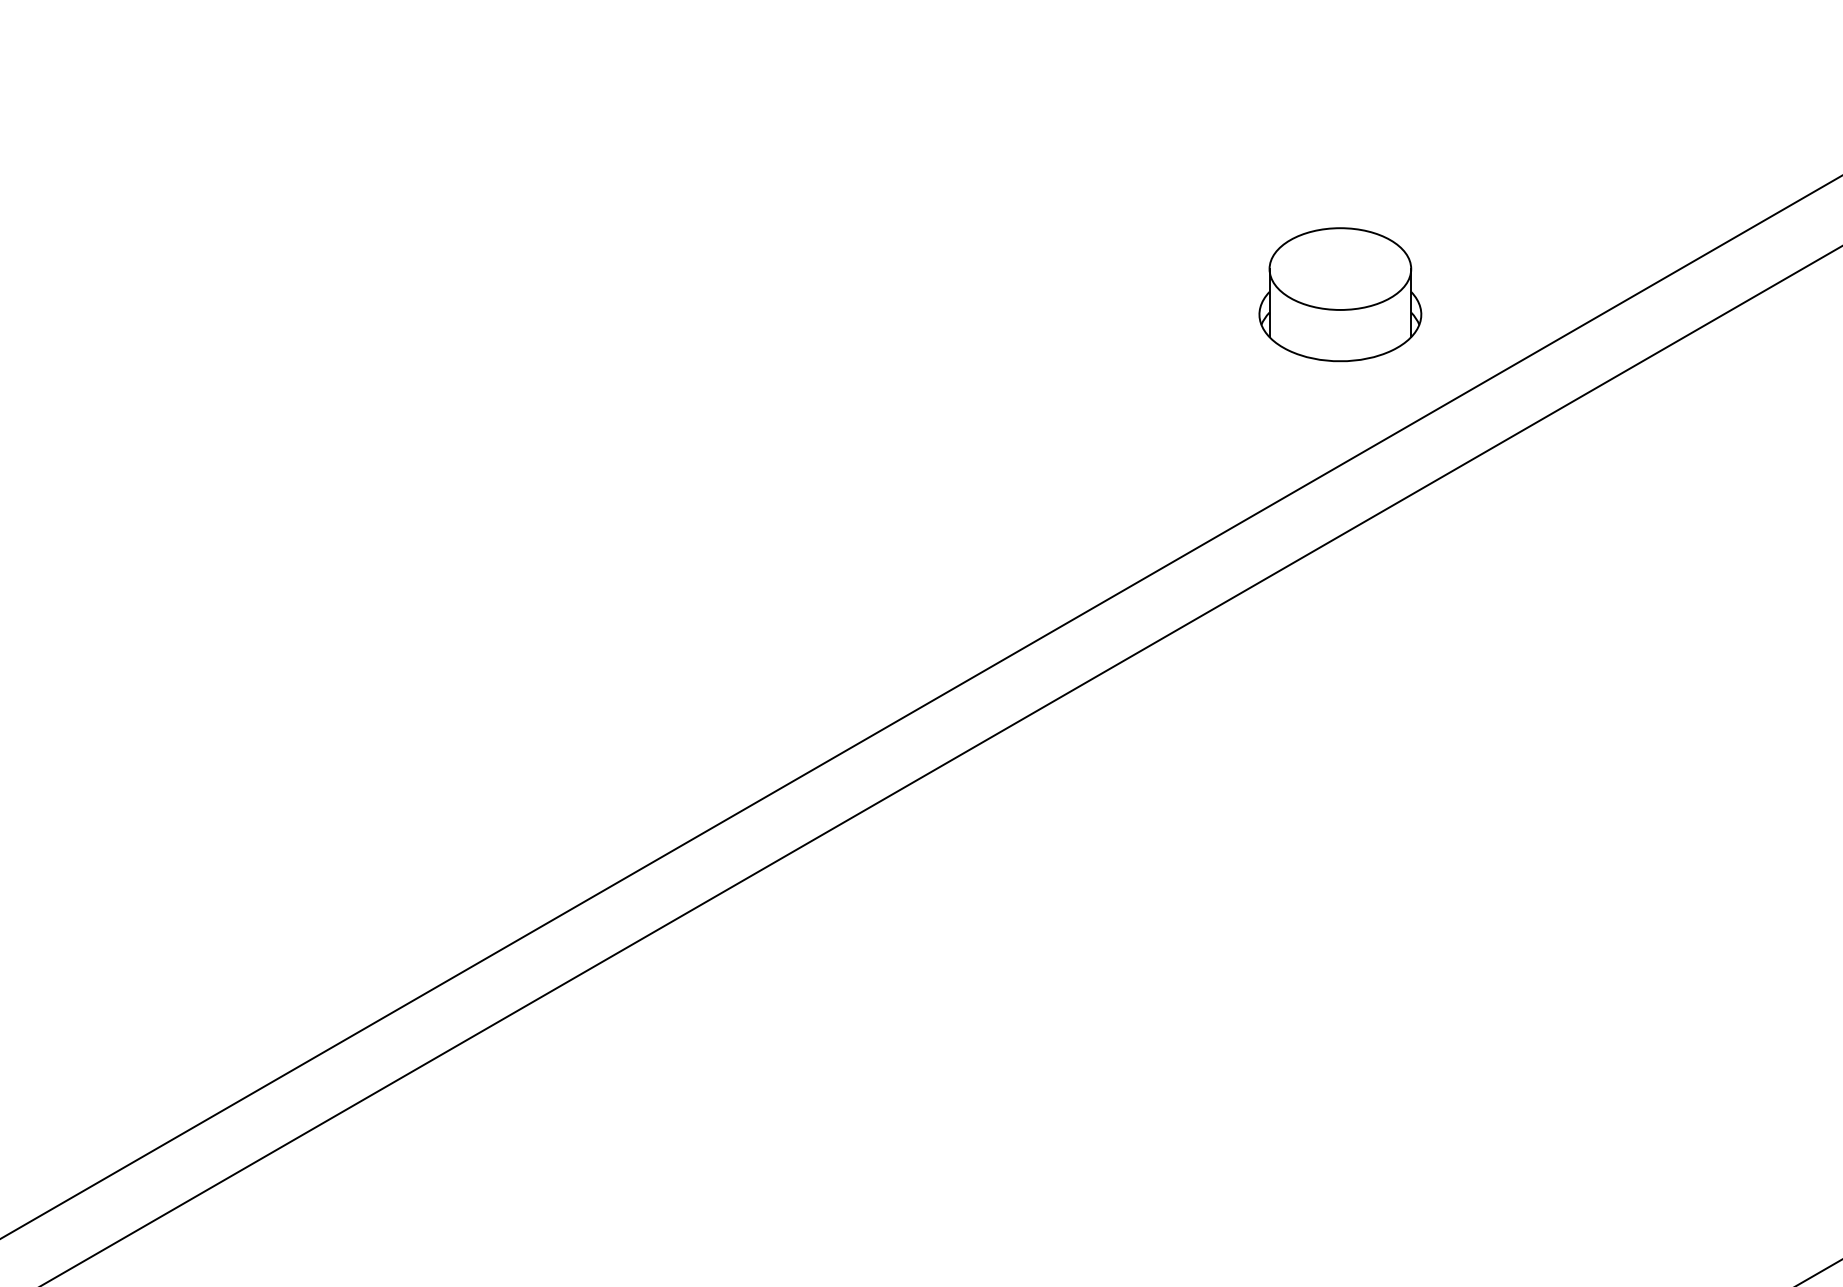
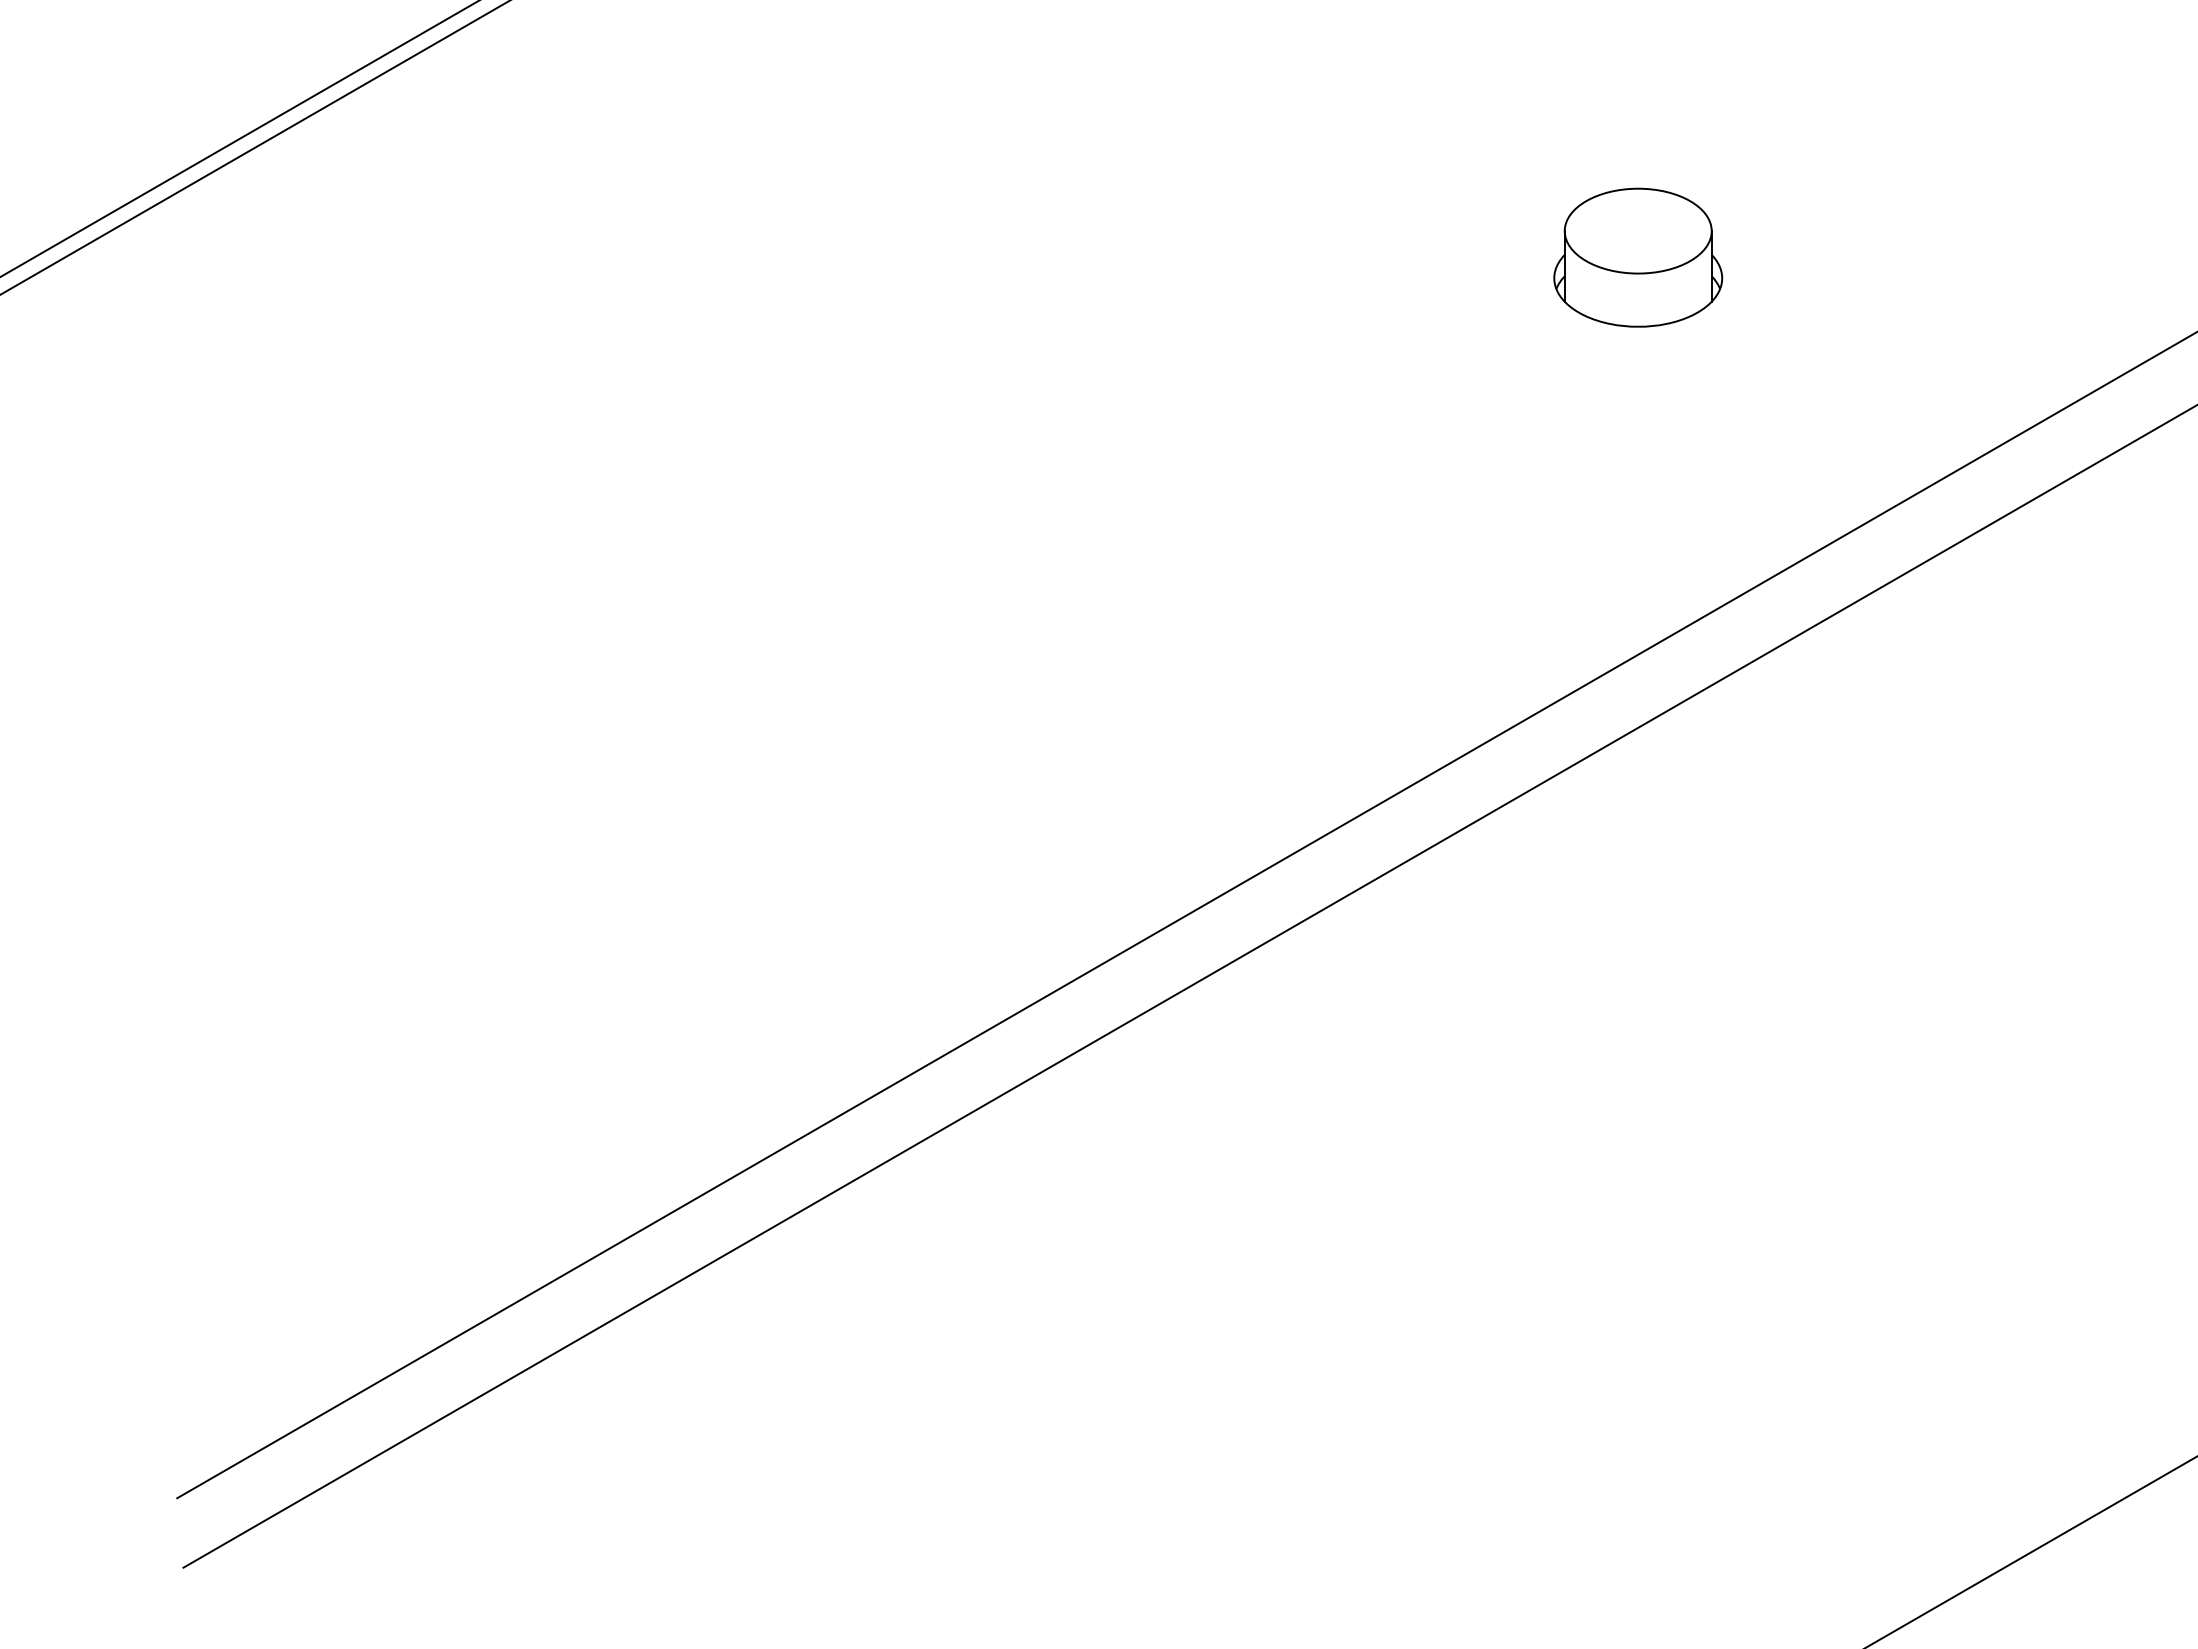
part: (1340, 294) -> (1638, 257), moved

